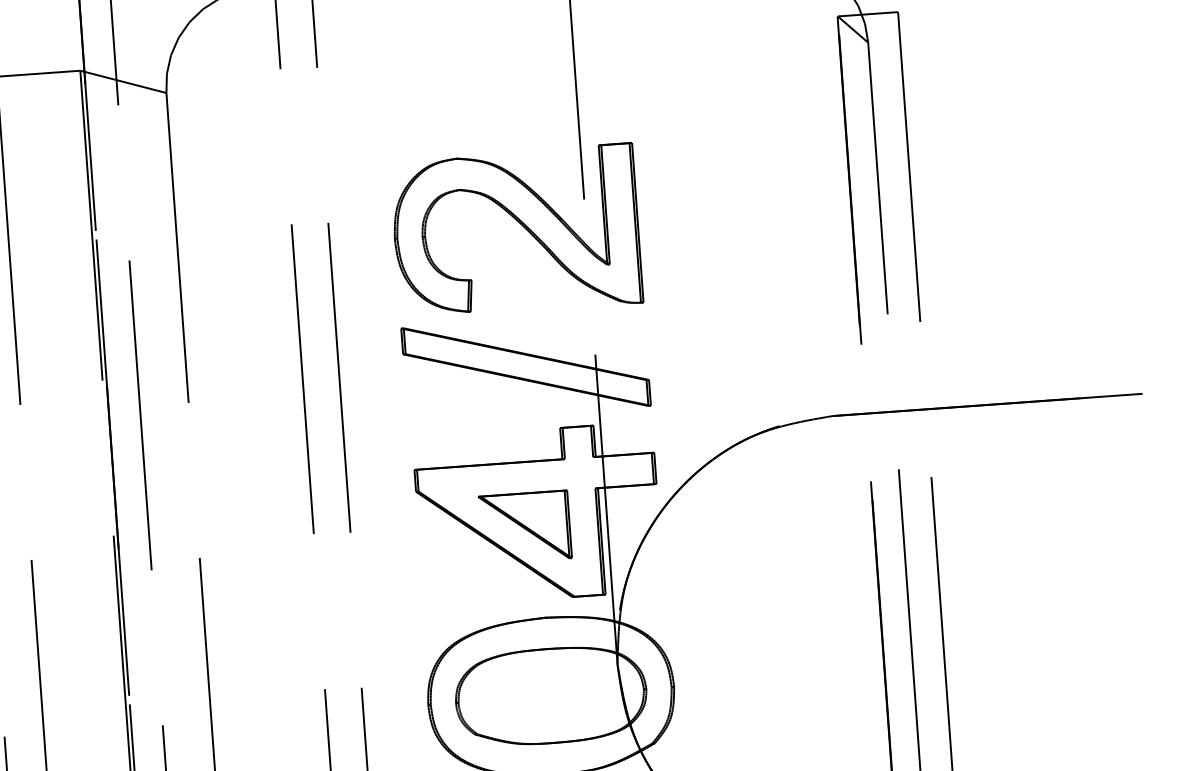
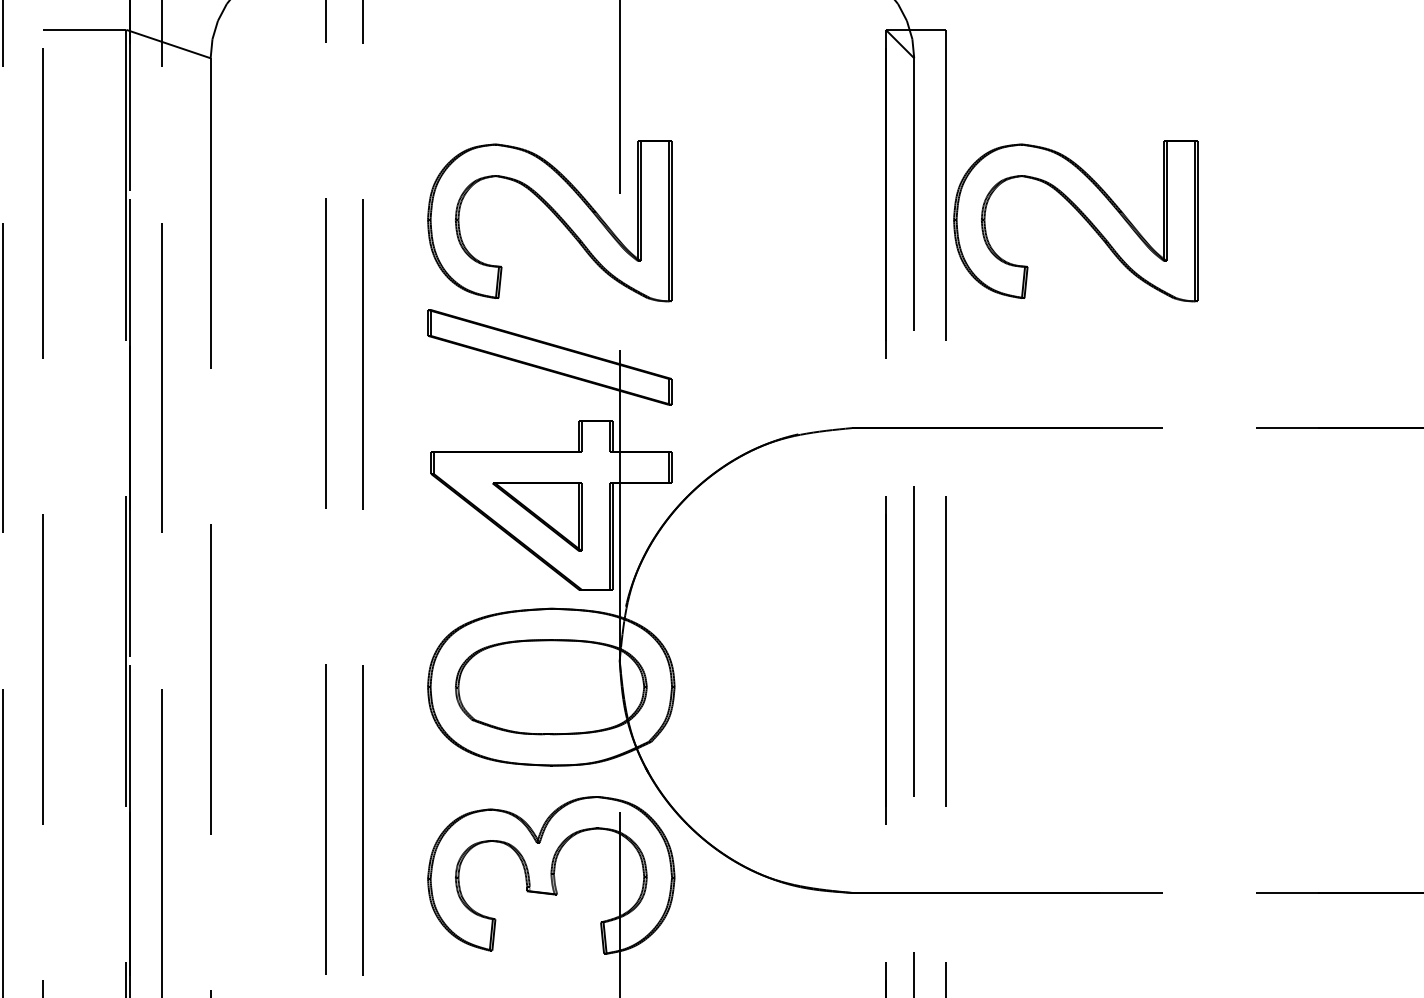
part: (1045, 187) -> (1080, 215), added

